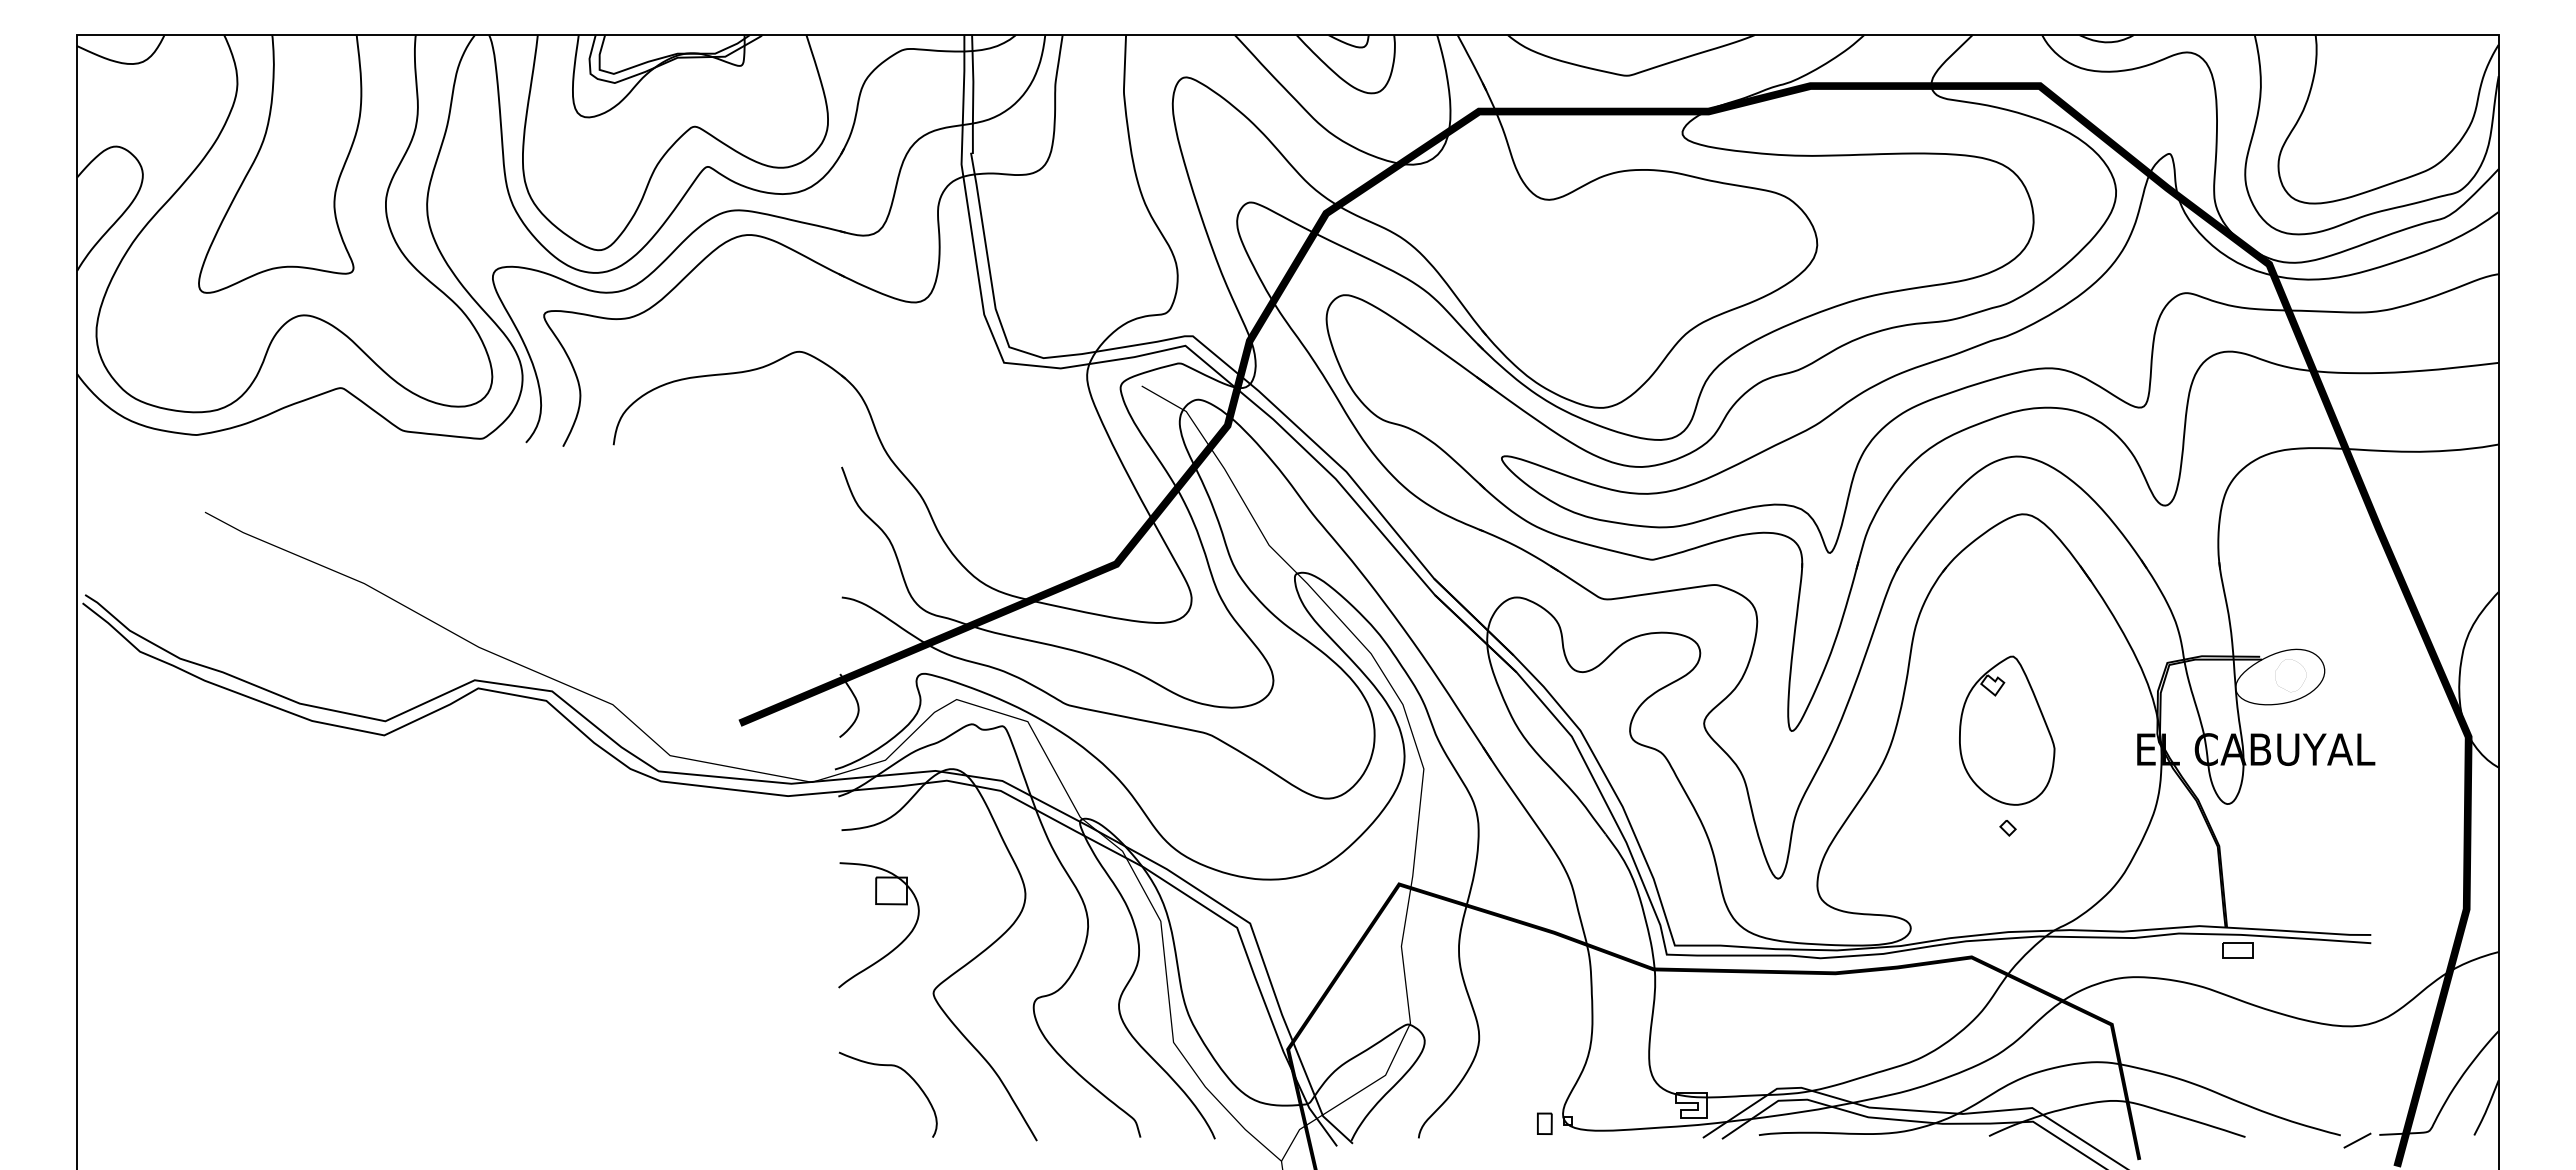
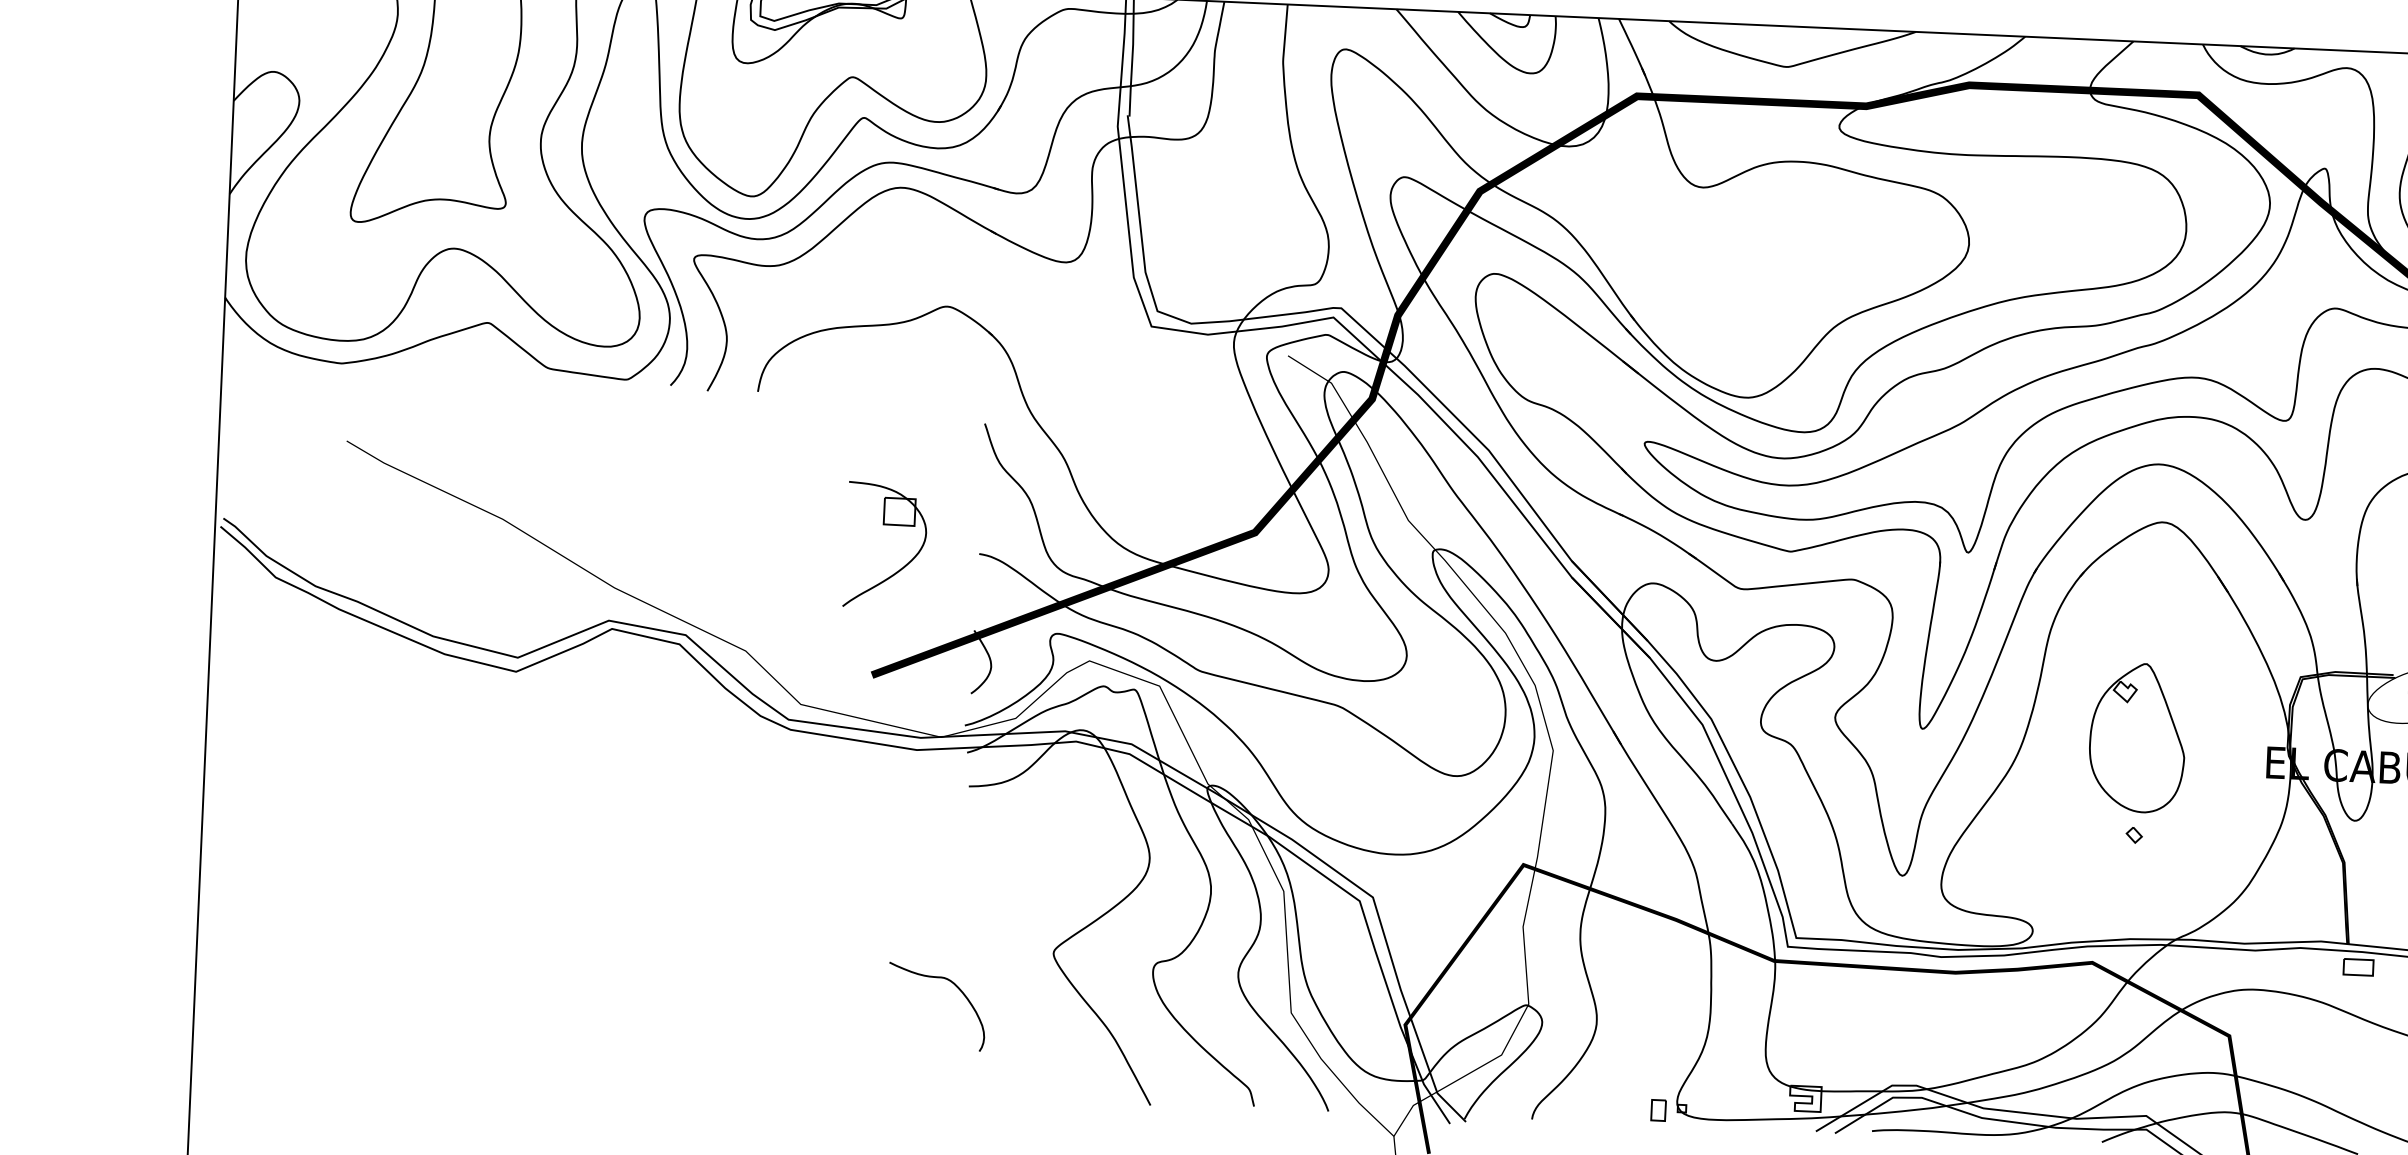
part: (882, 905) -> (890, 526), moved
curve: (905, 1073) -> (955, 986), moved

